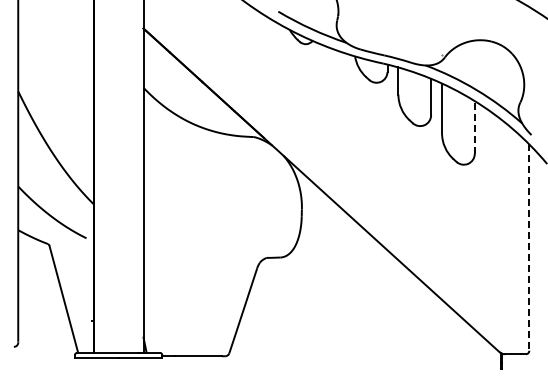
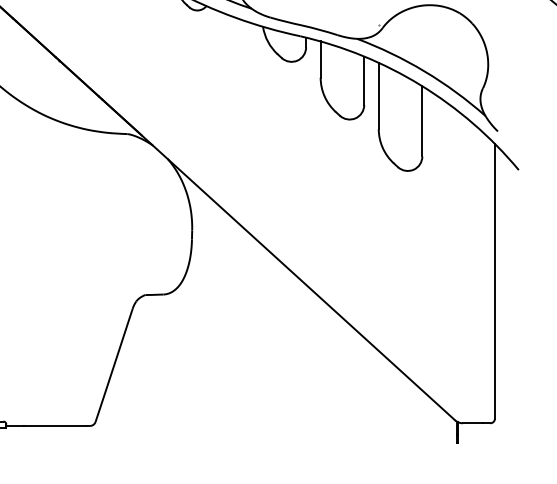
line: (474, 126) -> (421, 120), dashed -> solid
line: (529, 248) -> (495, 282), dashed -> solid

